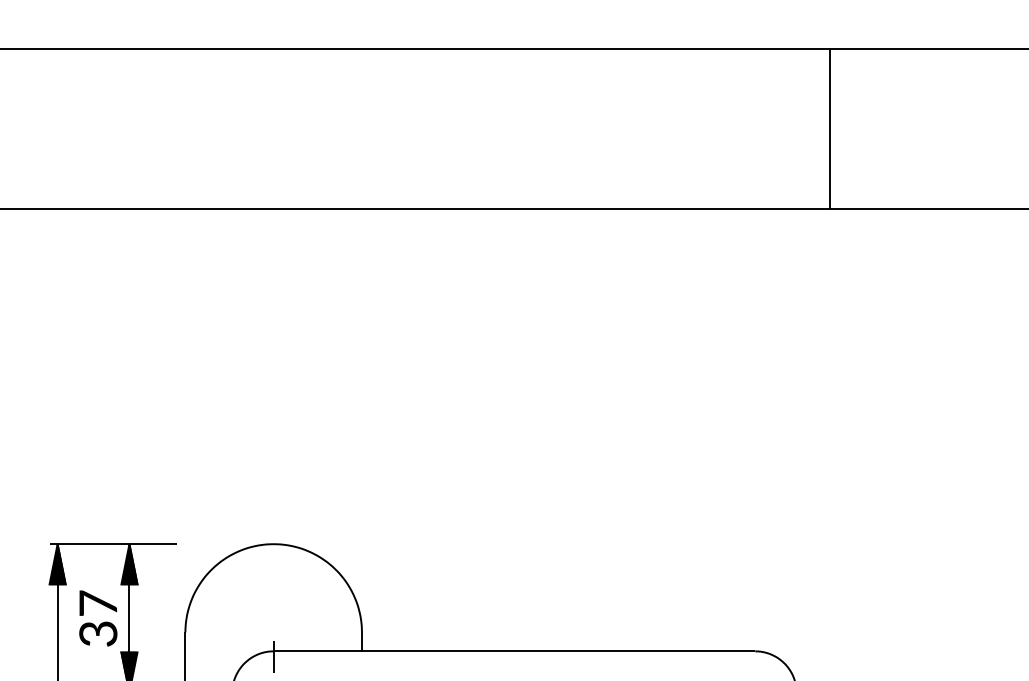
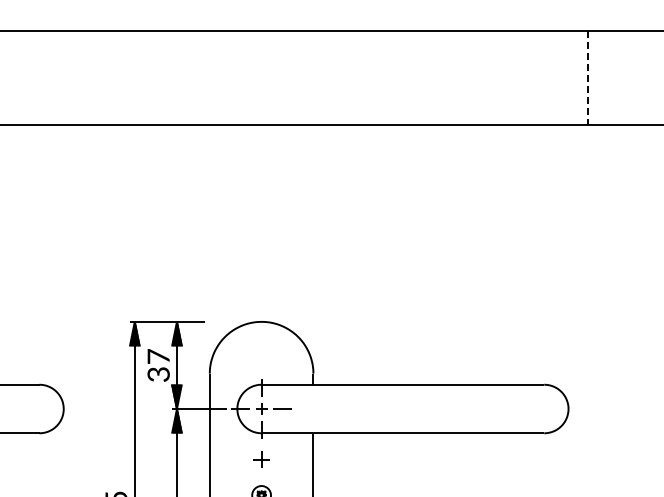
line: (830, 129) -> (588, 78), solid -> dashed

